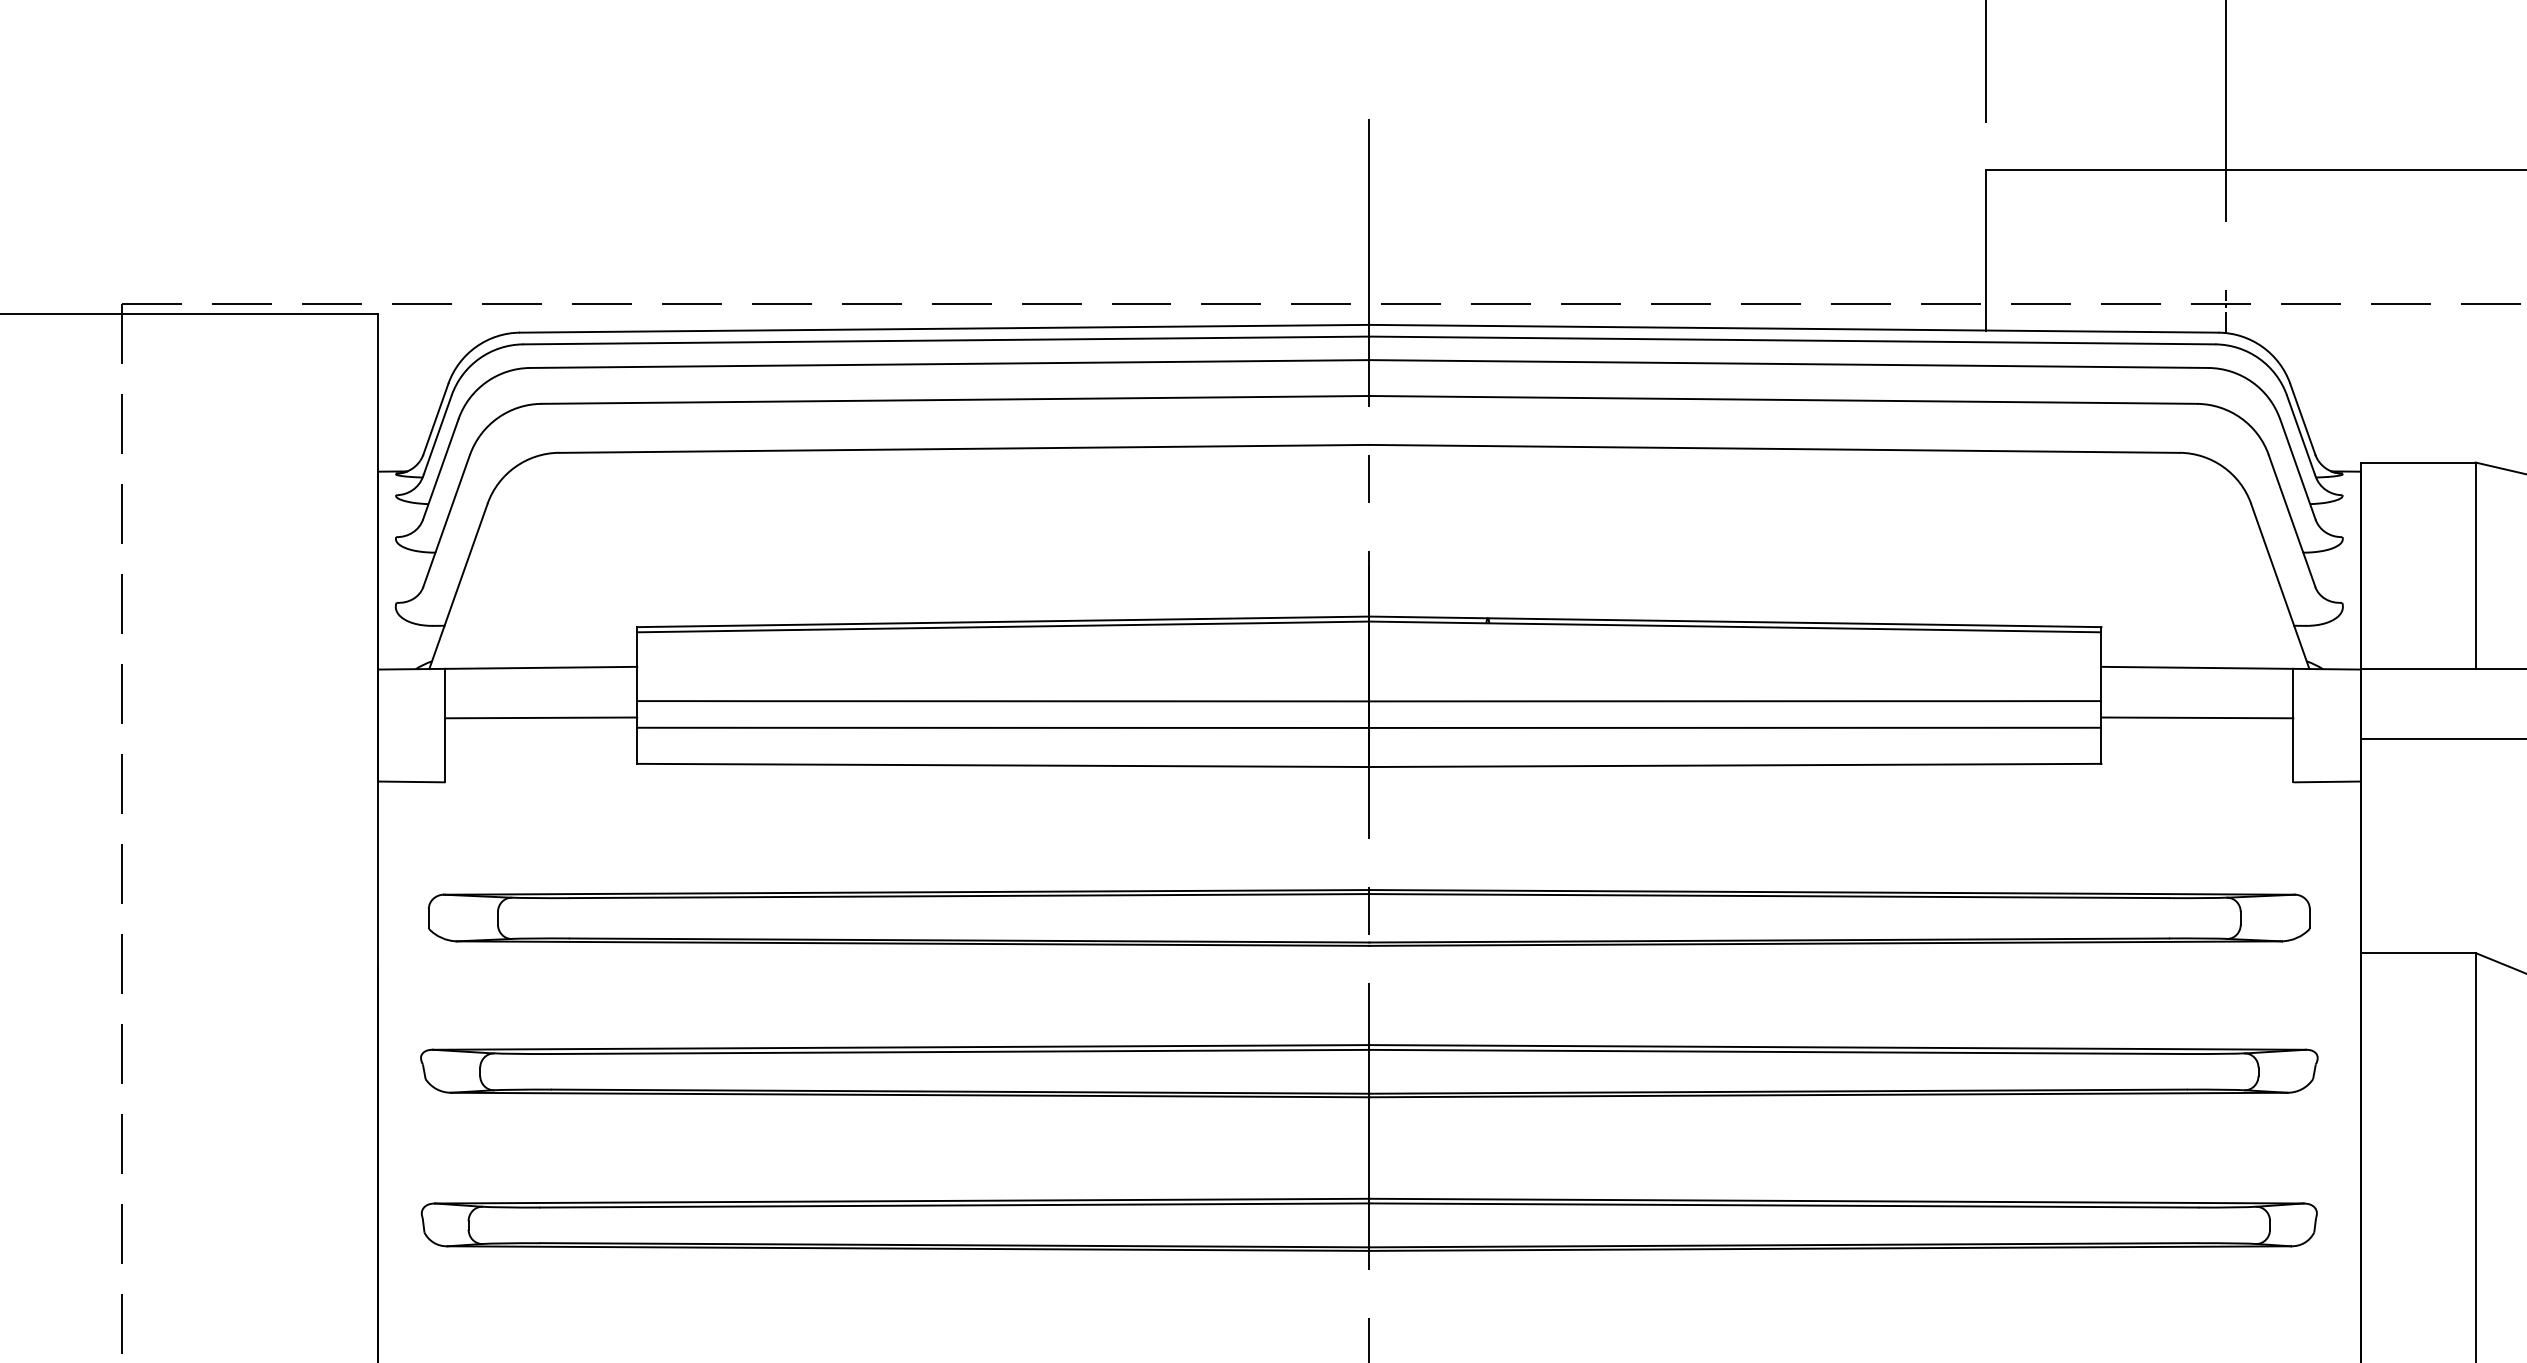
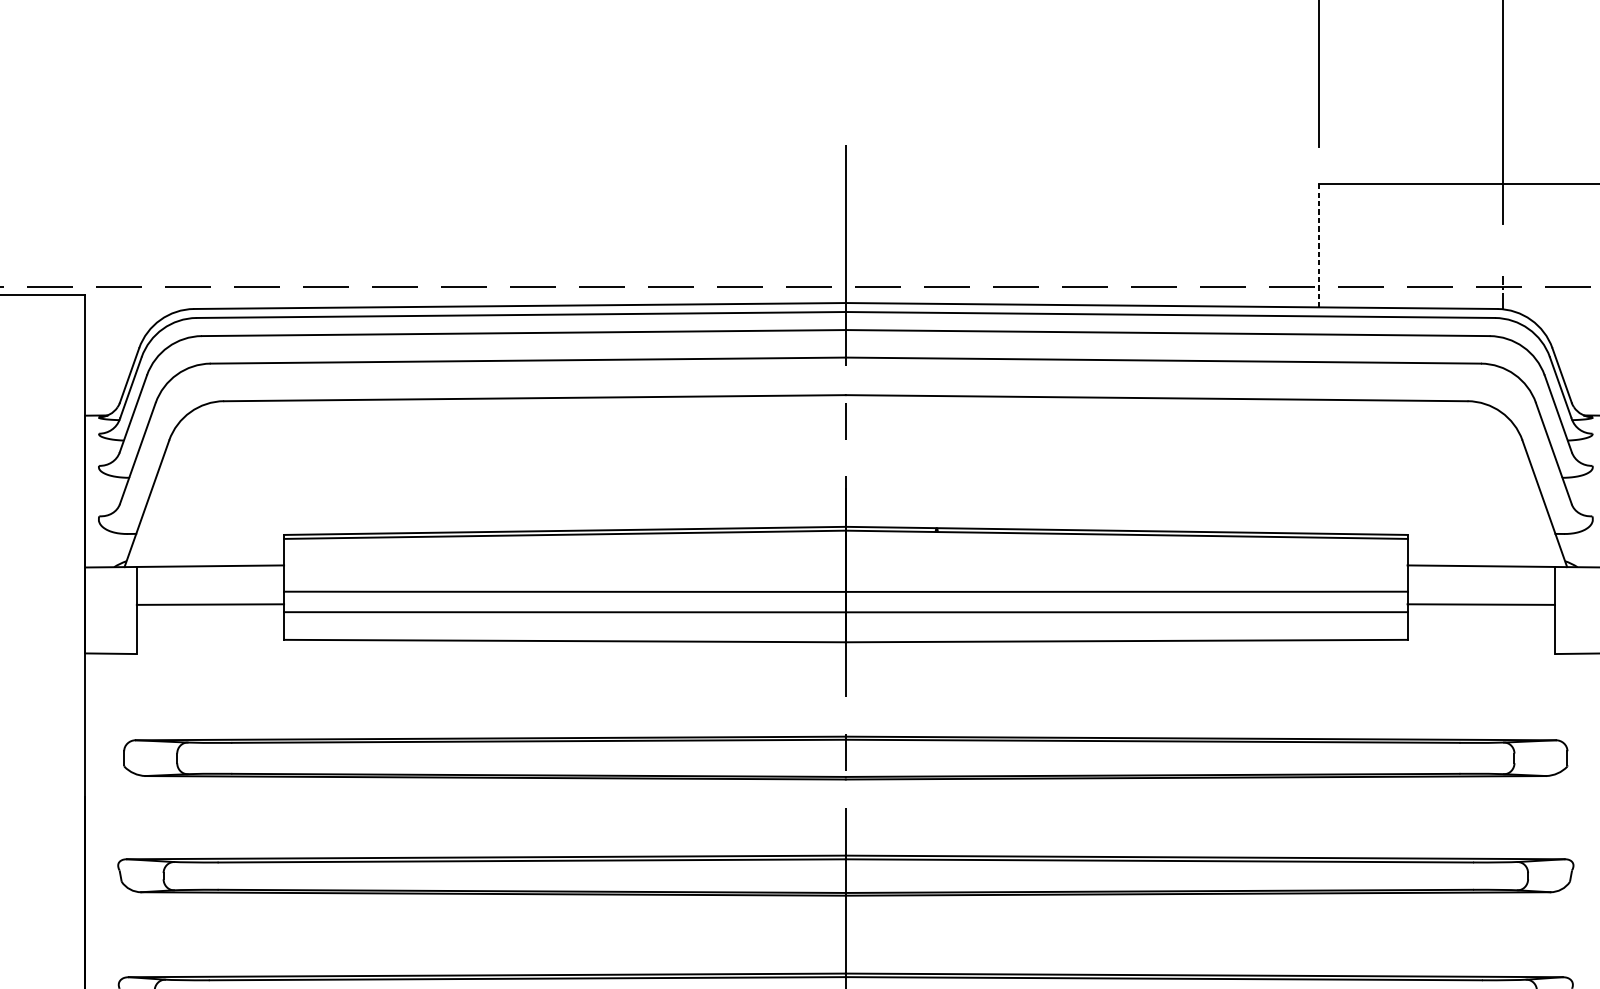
line: (1986, 250) -> (1319, 245), solid -> dashed

